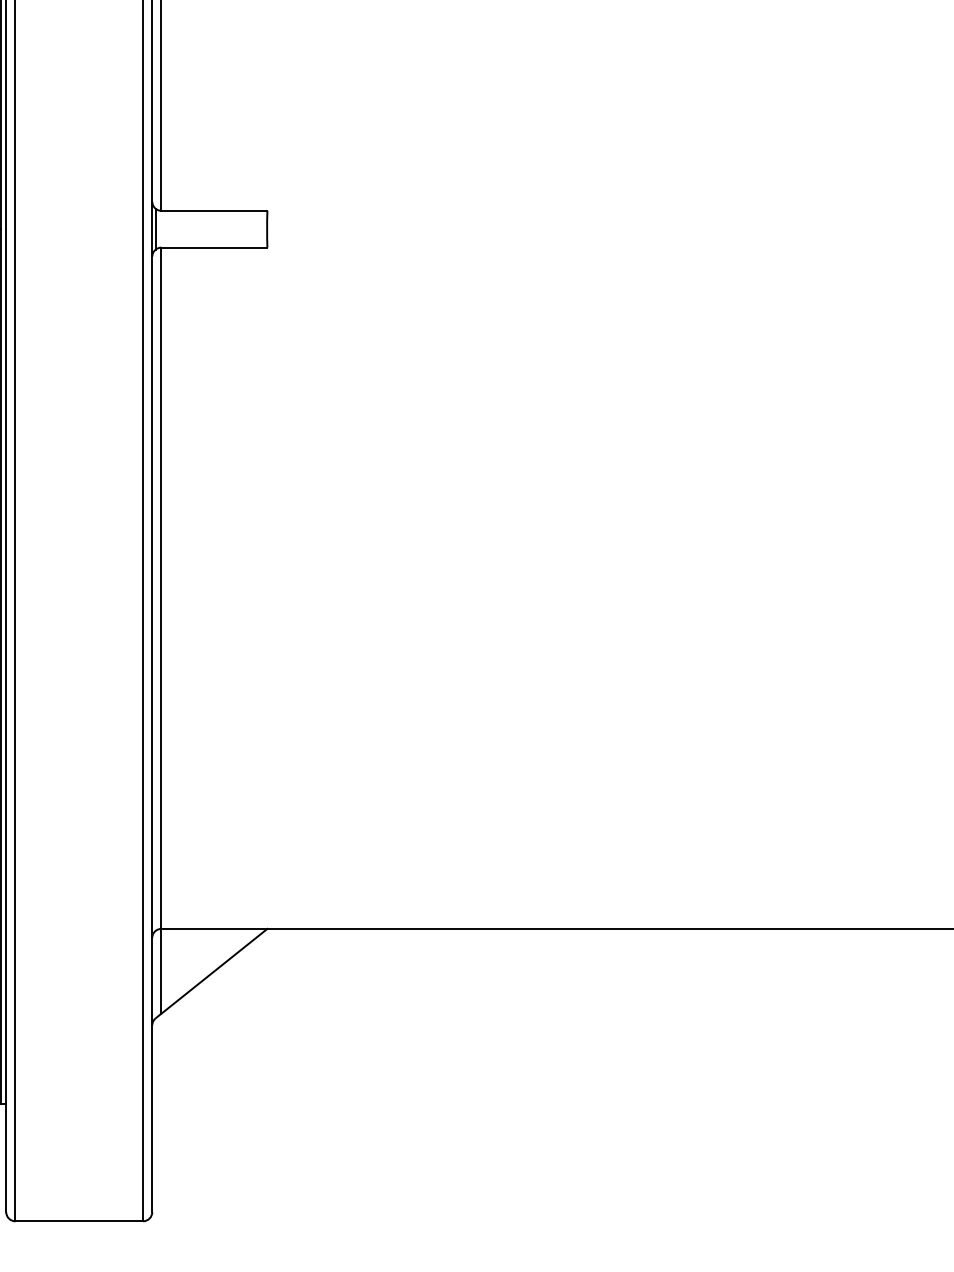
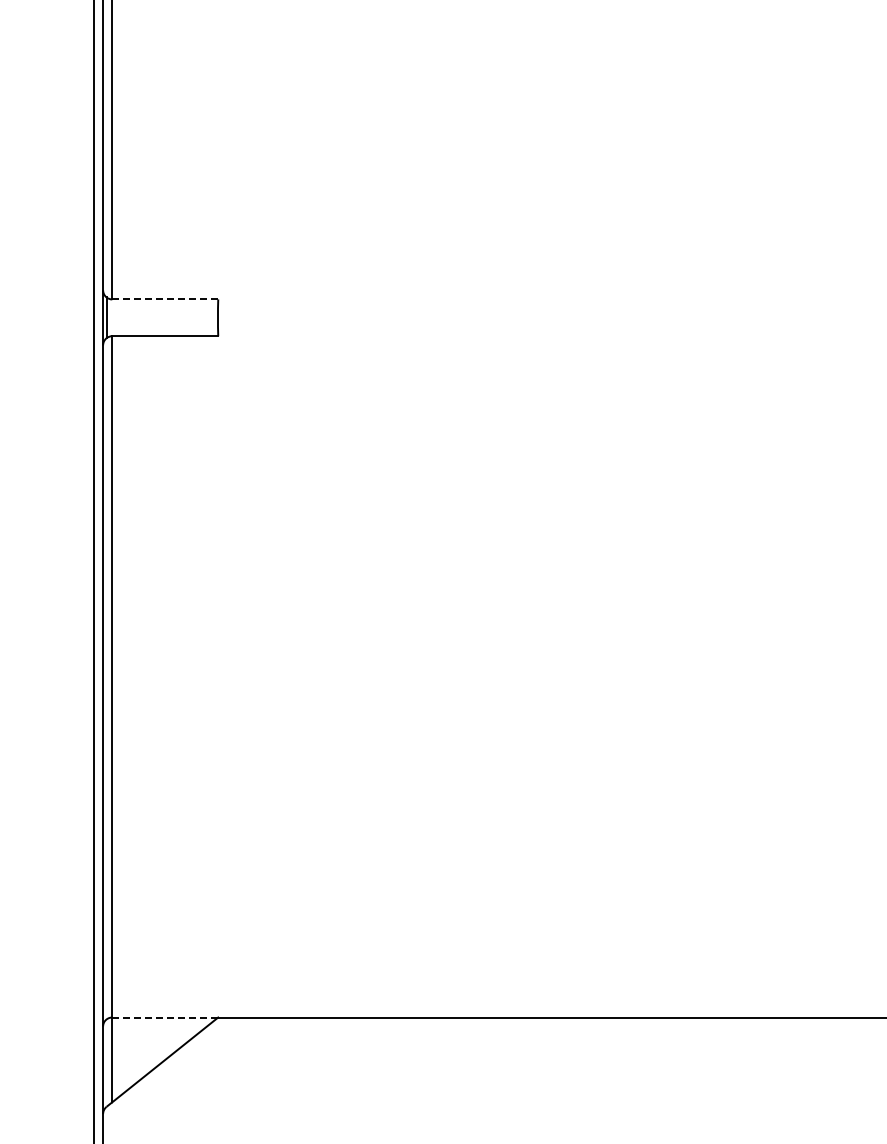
line: (214, 210) -> (165, 299), solid -> dashed
line: (214, 928) -> (165, 1017), solid -> dashed

